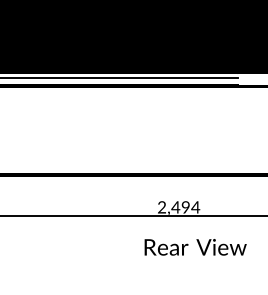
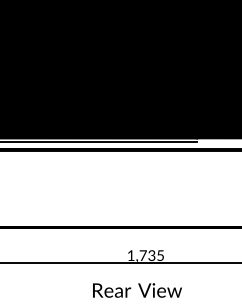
text: (178, 207) -> (145, 255), 2,494 -> 1,735
text: (195, 247) -> (137, 290), moved

